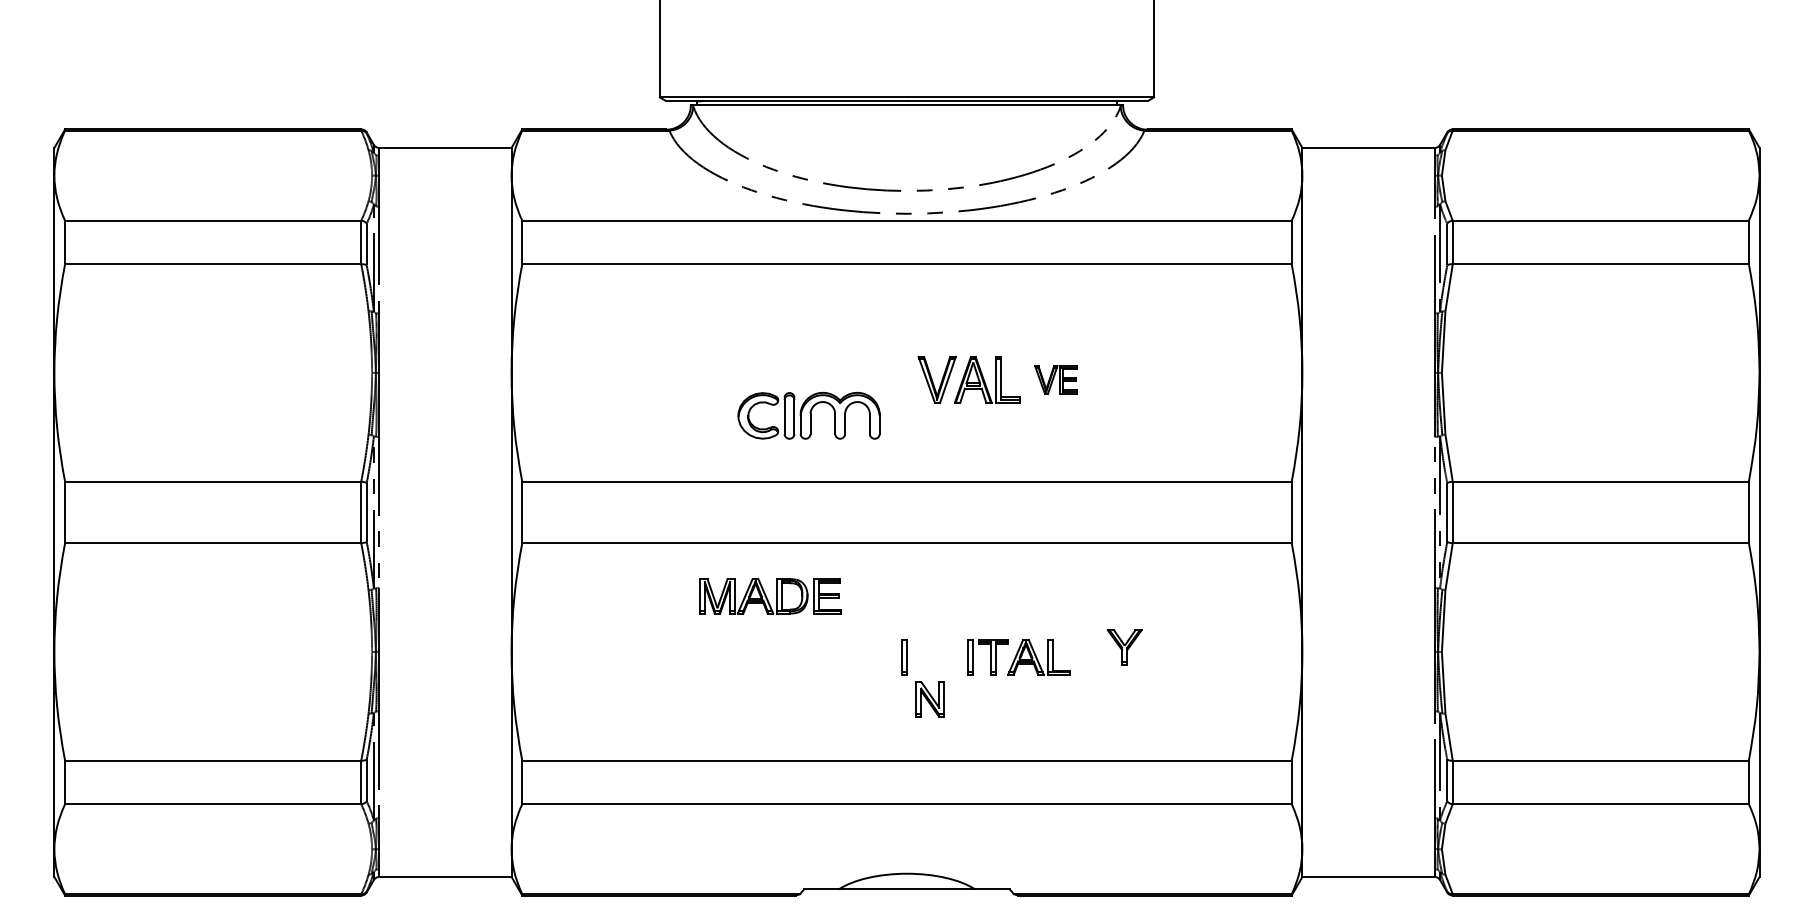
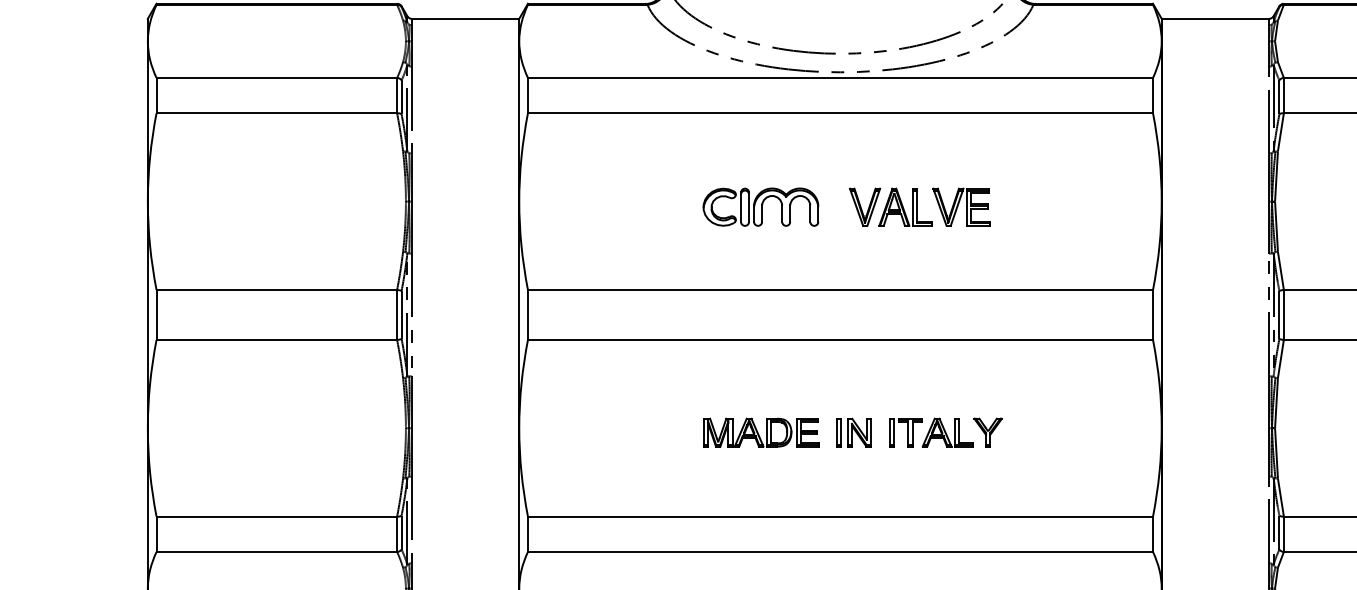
part: (1055, 379) -> (961, 206), size x1.67
part: (808, 415) -> (760, 206), moved
part: (770, 596) -> (761, 432), moved
part: (1124, 647) -> (987, 432), moved
part: (929, 699) -> (858, 432), moved

